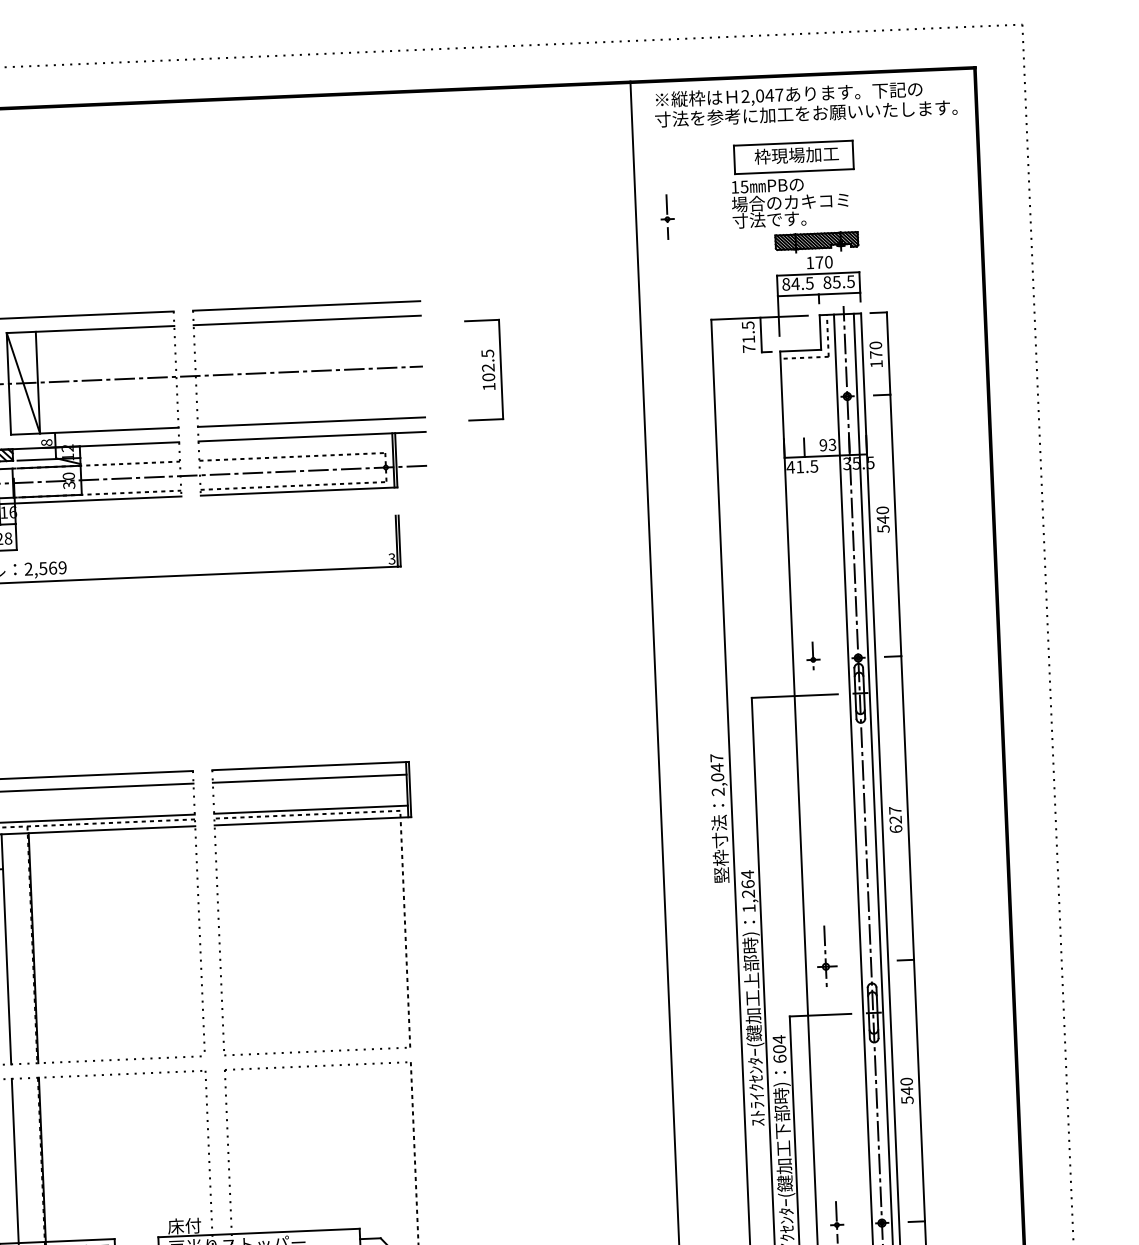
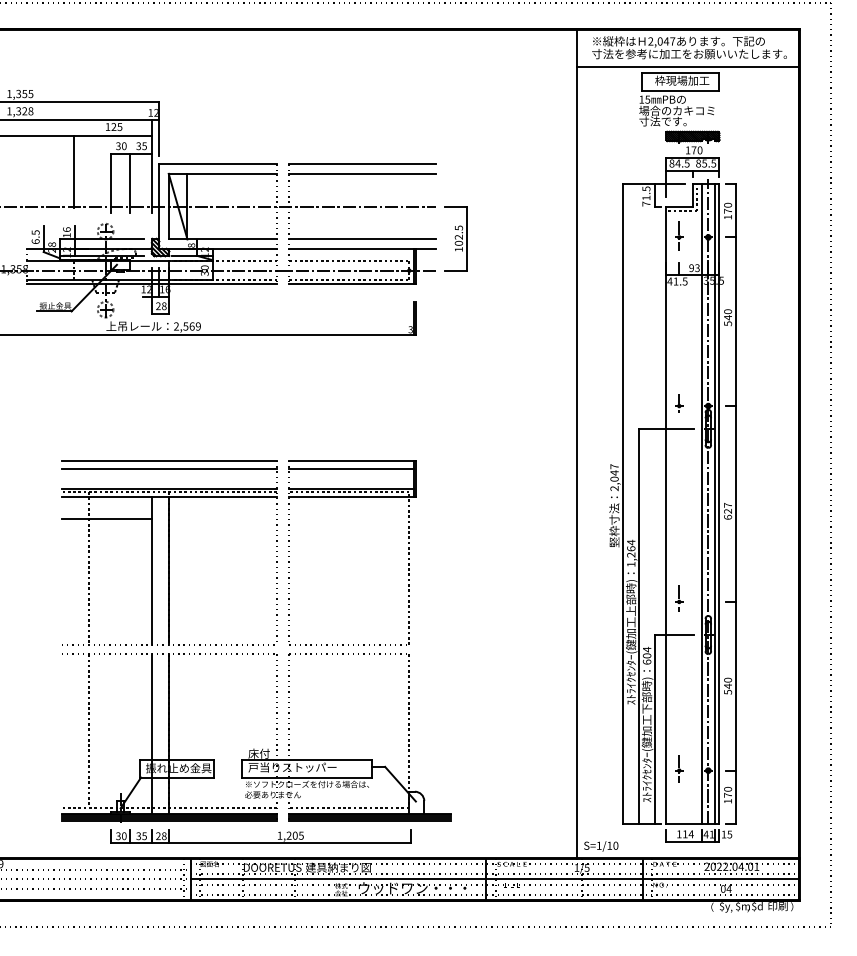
line: (805, 134) -> (688, 67), added
part: (667, 216) -> (679, 235), moved
part: (483, 370) -> (455, 238), moved
part: (826, 958) -> (679, 598), size x0.62

